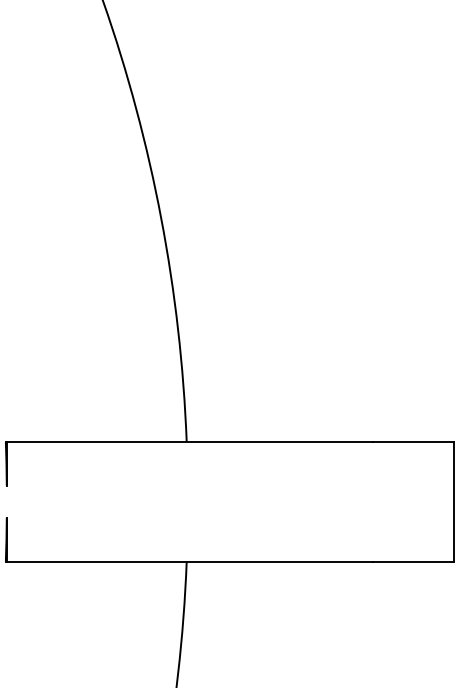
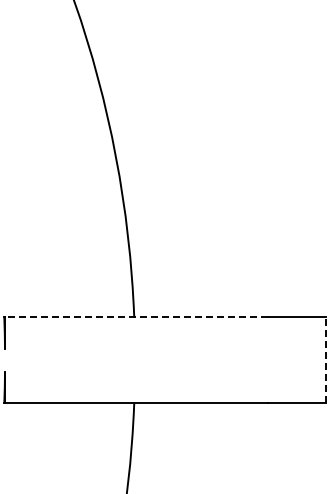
line: (188, 442) -> (135, 317), solid -> dashed
line: (454, 500) -> (326, 359), solid -> dashed

